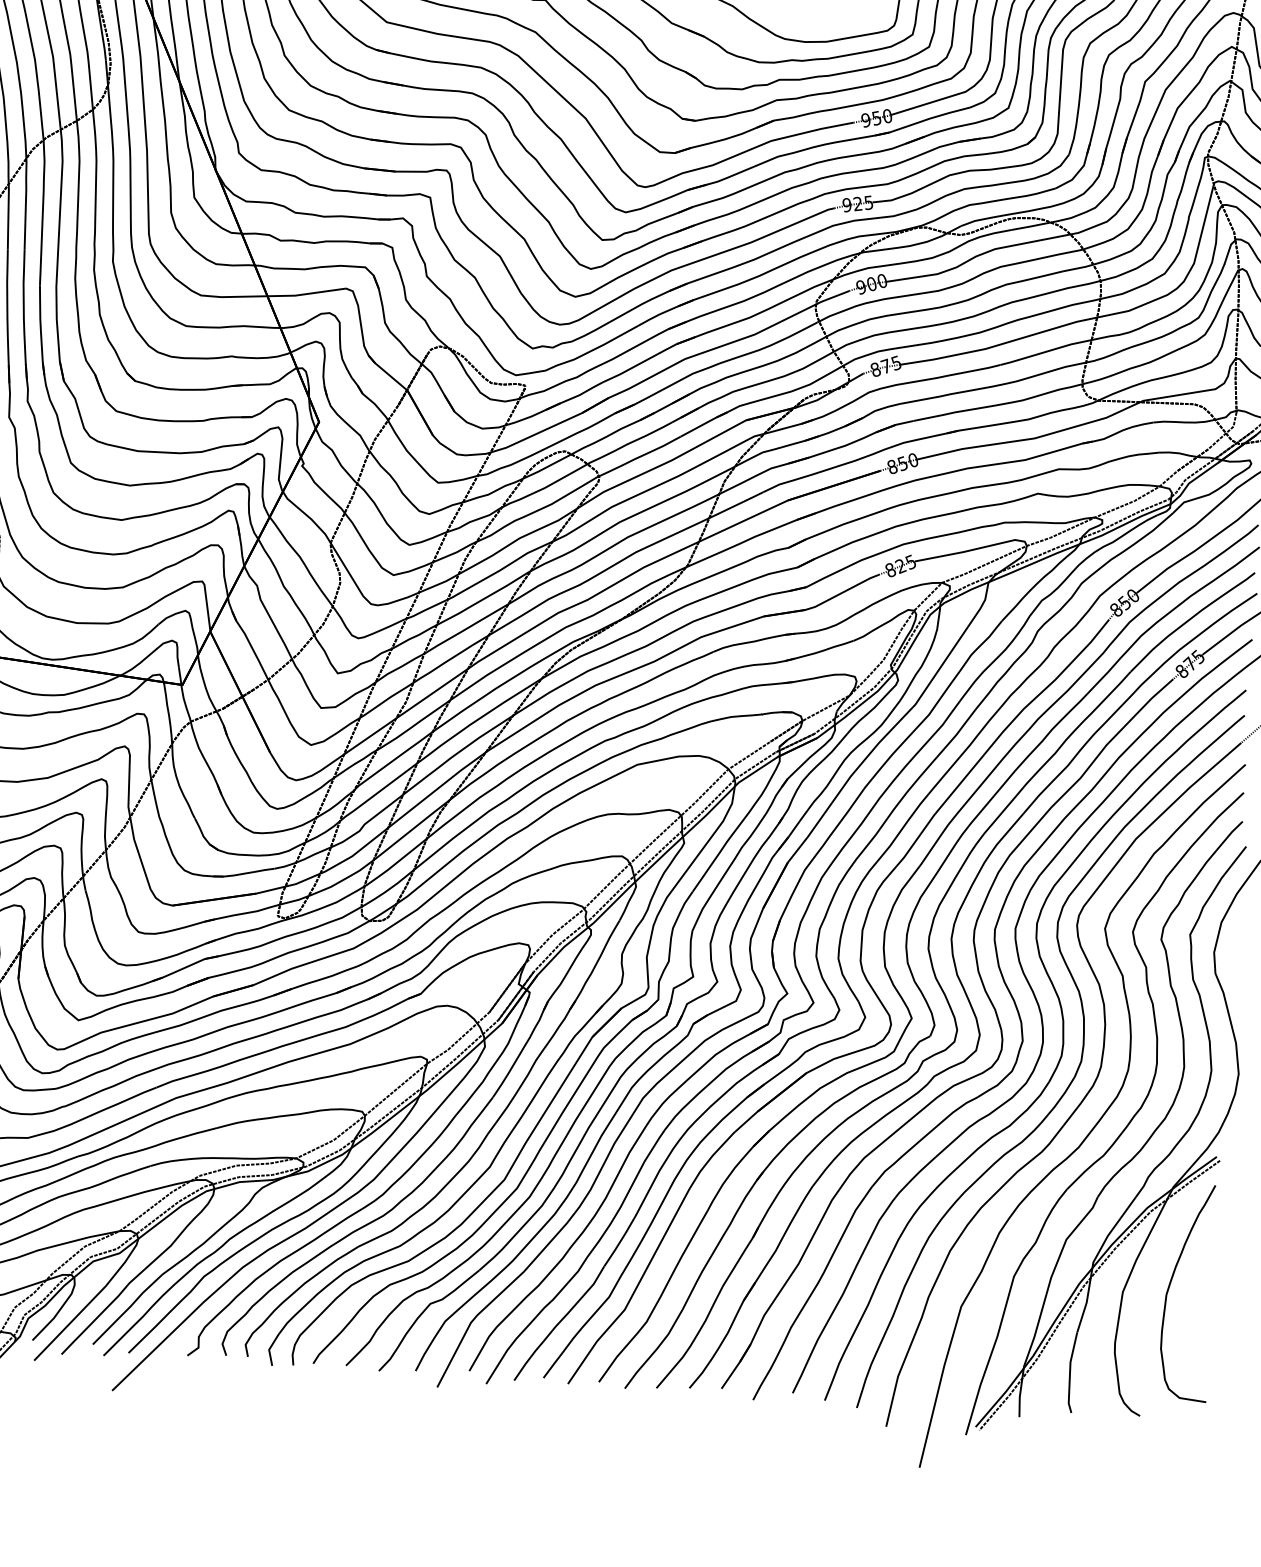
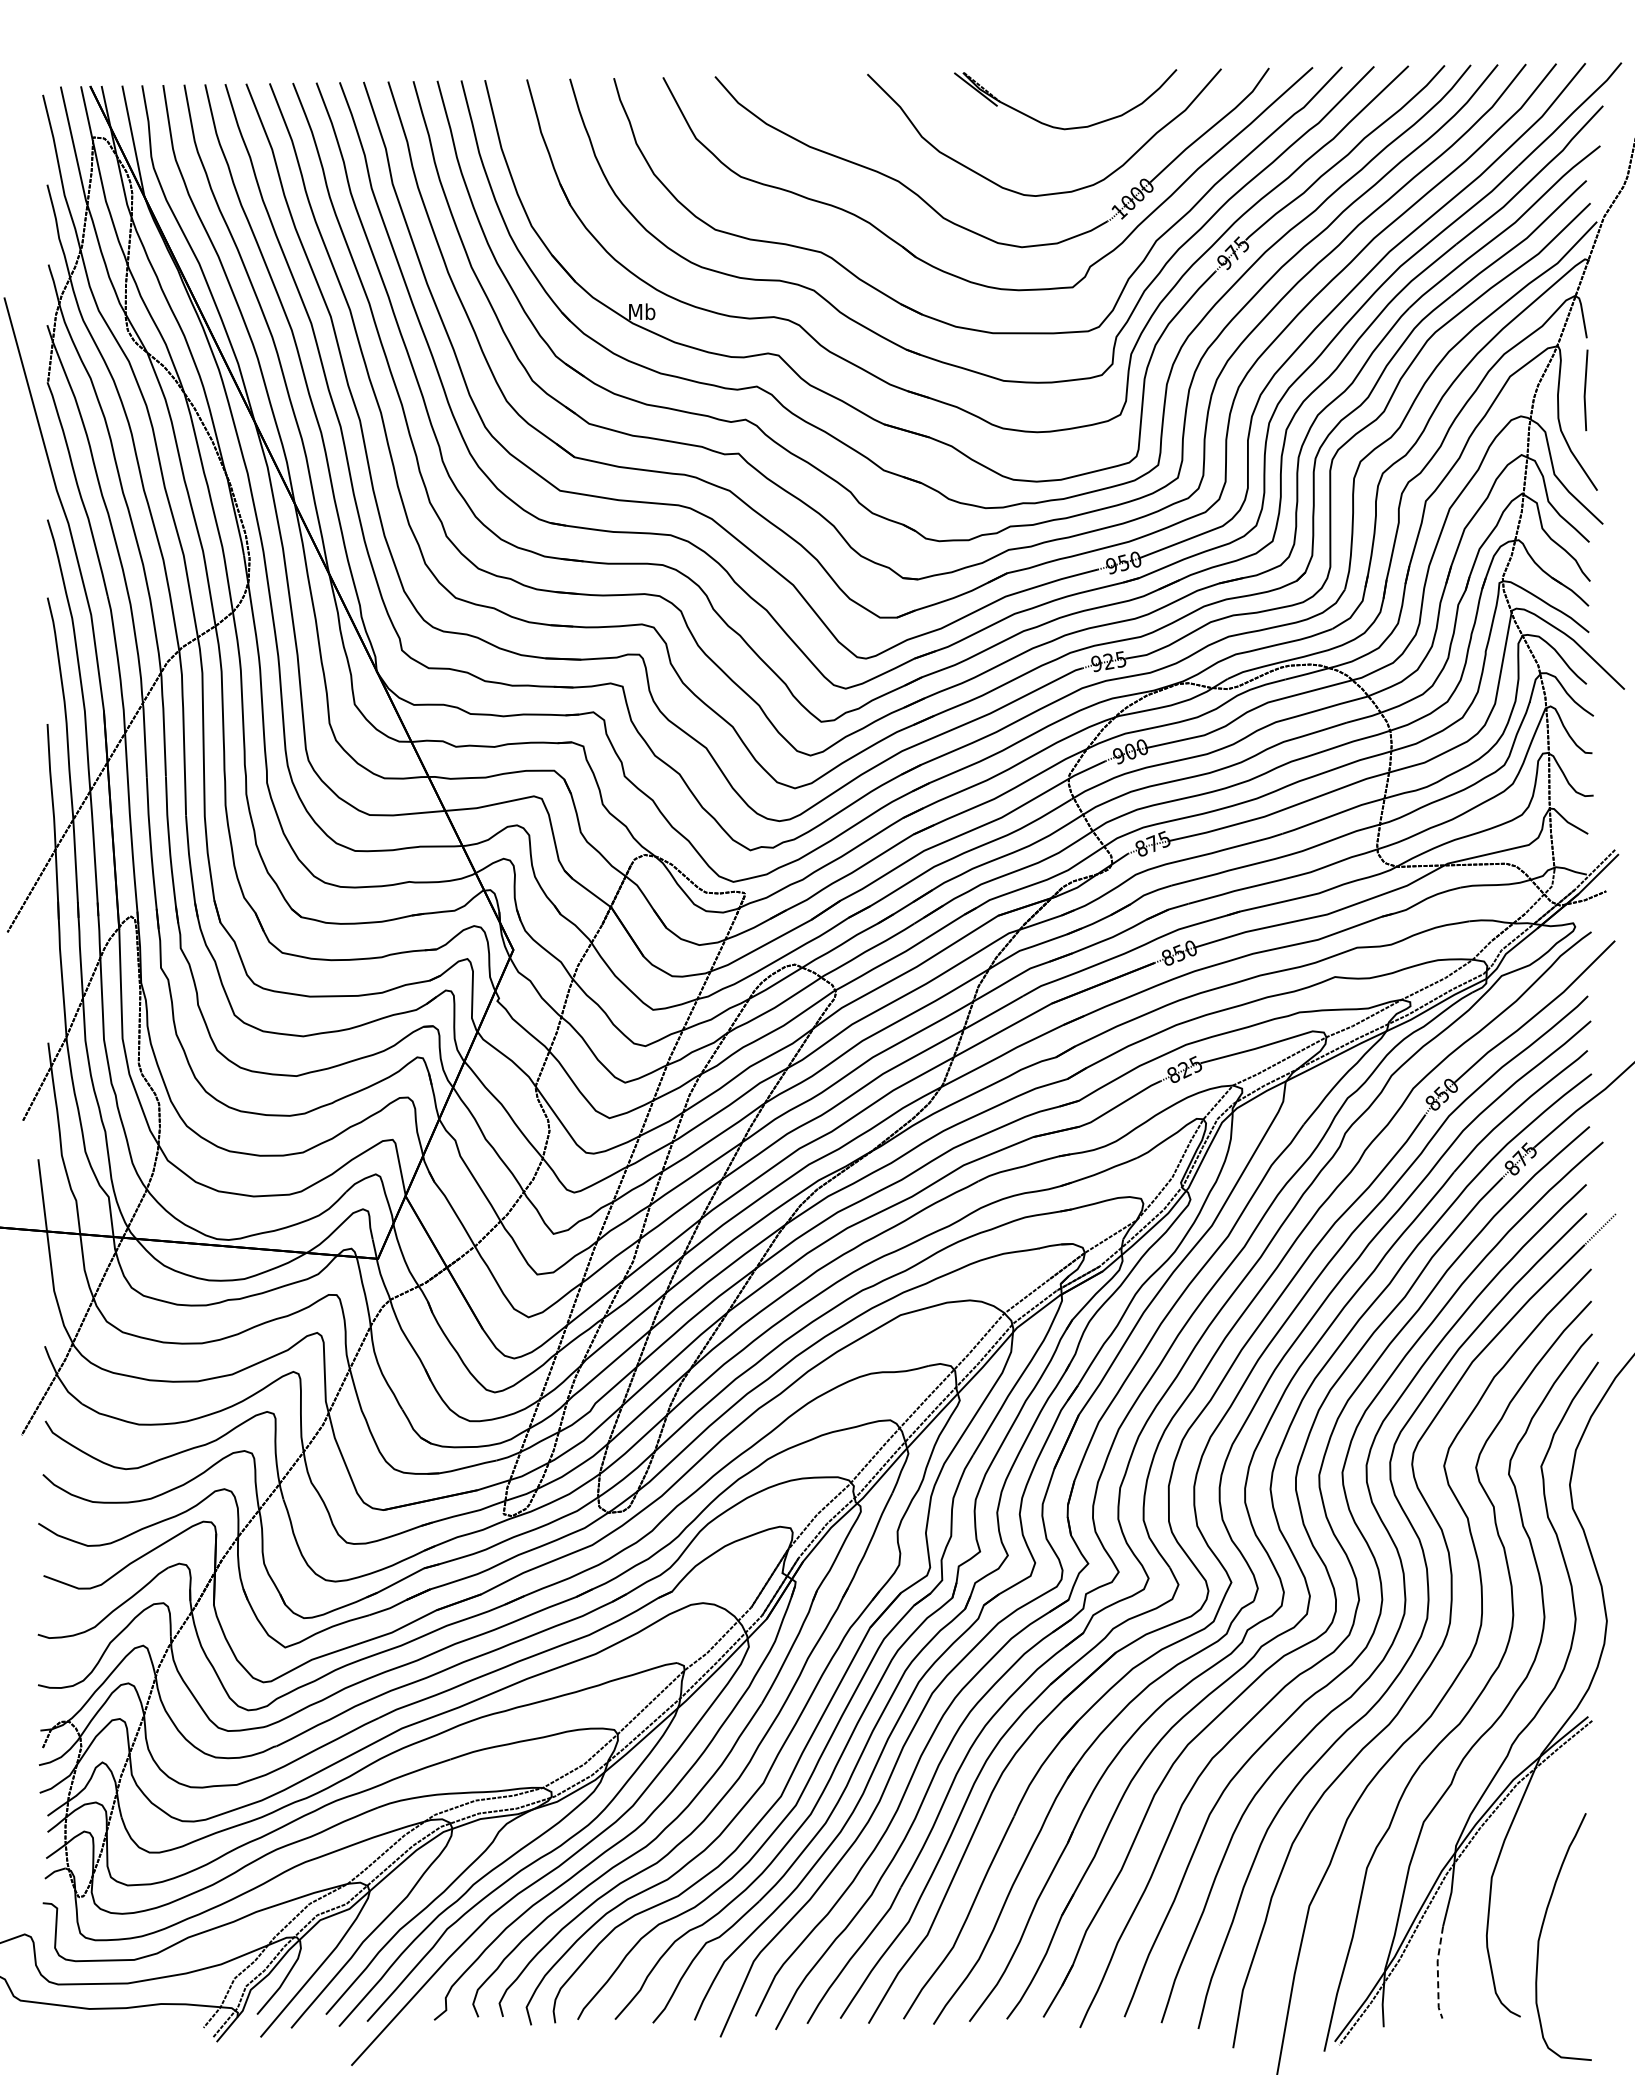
curve: (1170, 1285) -> (1542, 1930), moved
line: (1069, 1372) -> (1437, 1972), solid -> dashed

